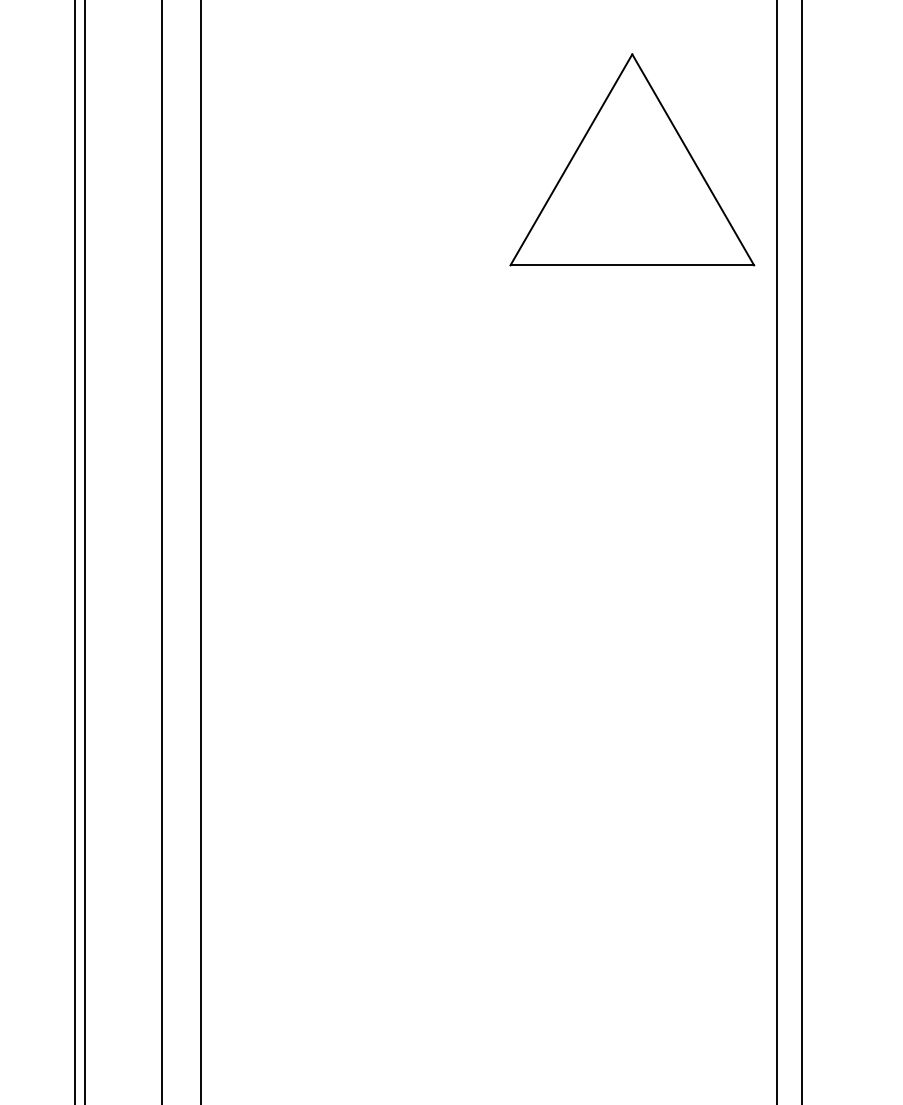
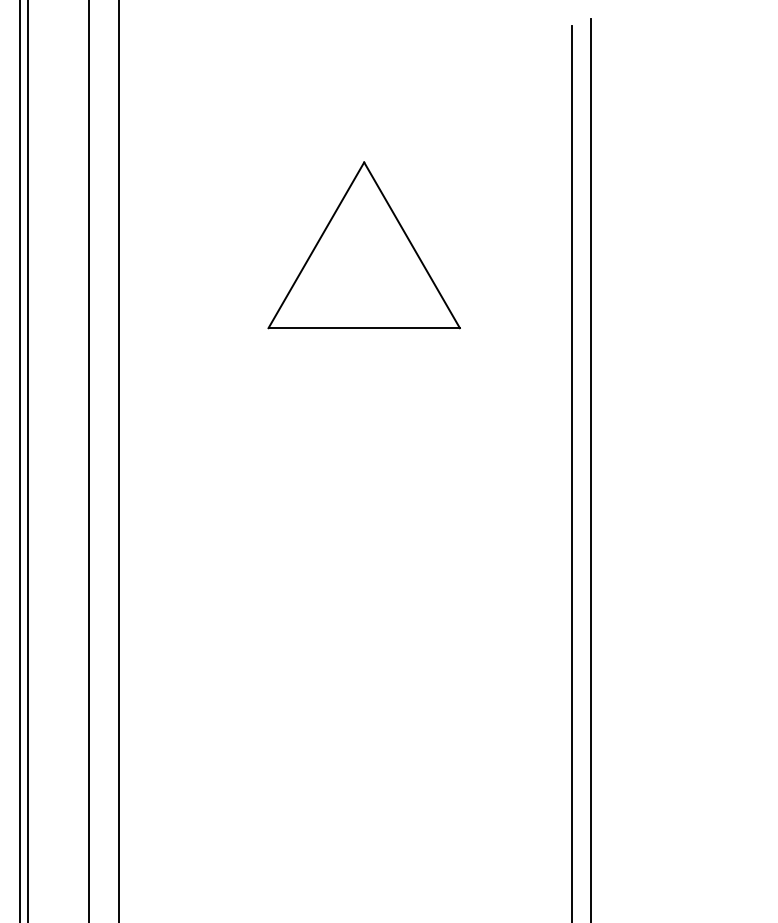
part: (631, 160) -> (363, 245), moved

